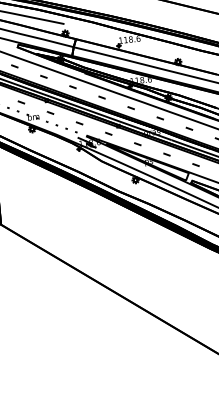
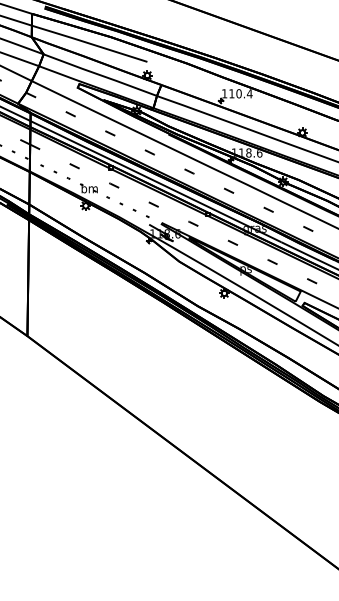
text: (134, 38) -> (244, 93), 118.6 -> 110.4

